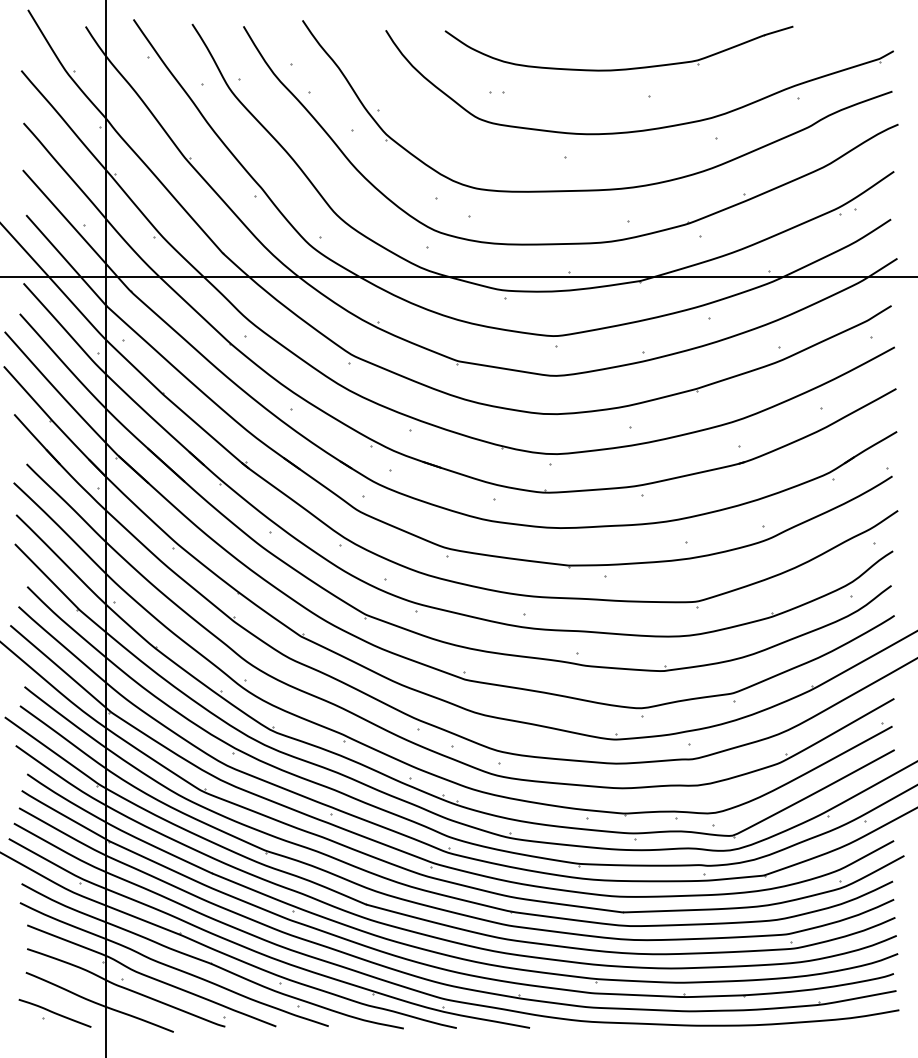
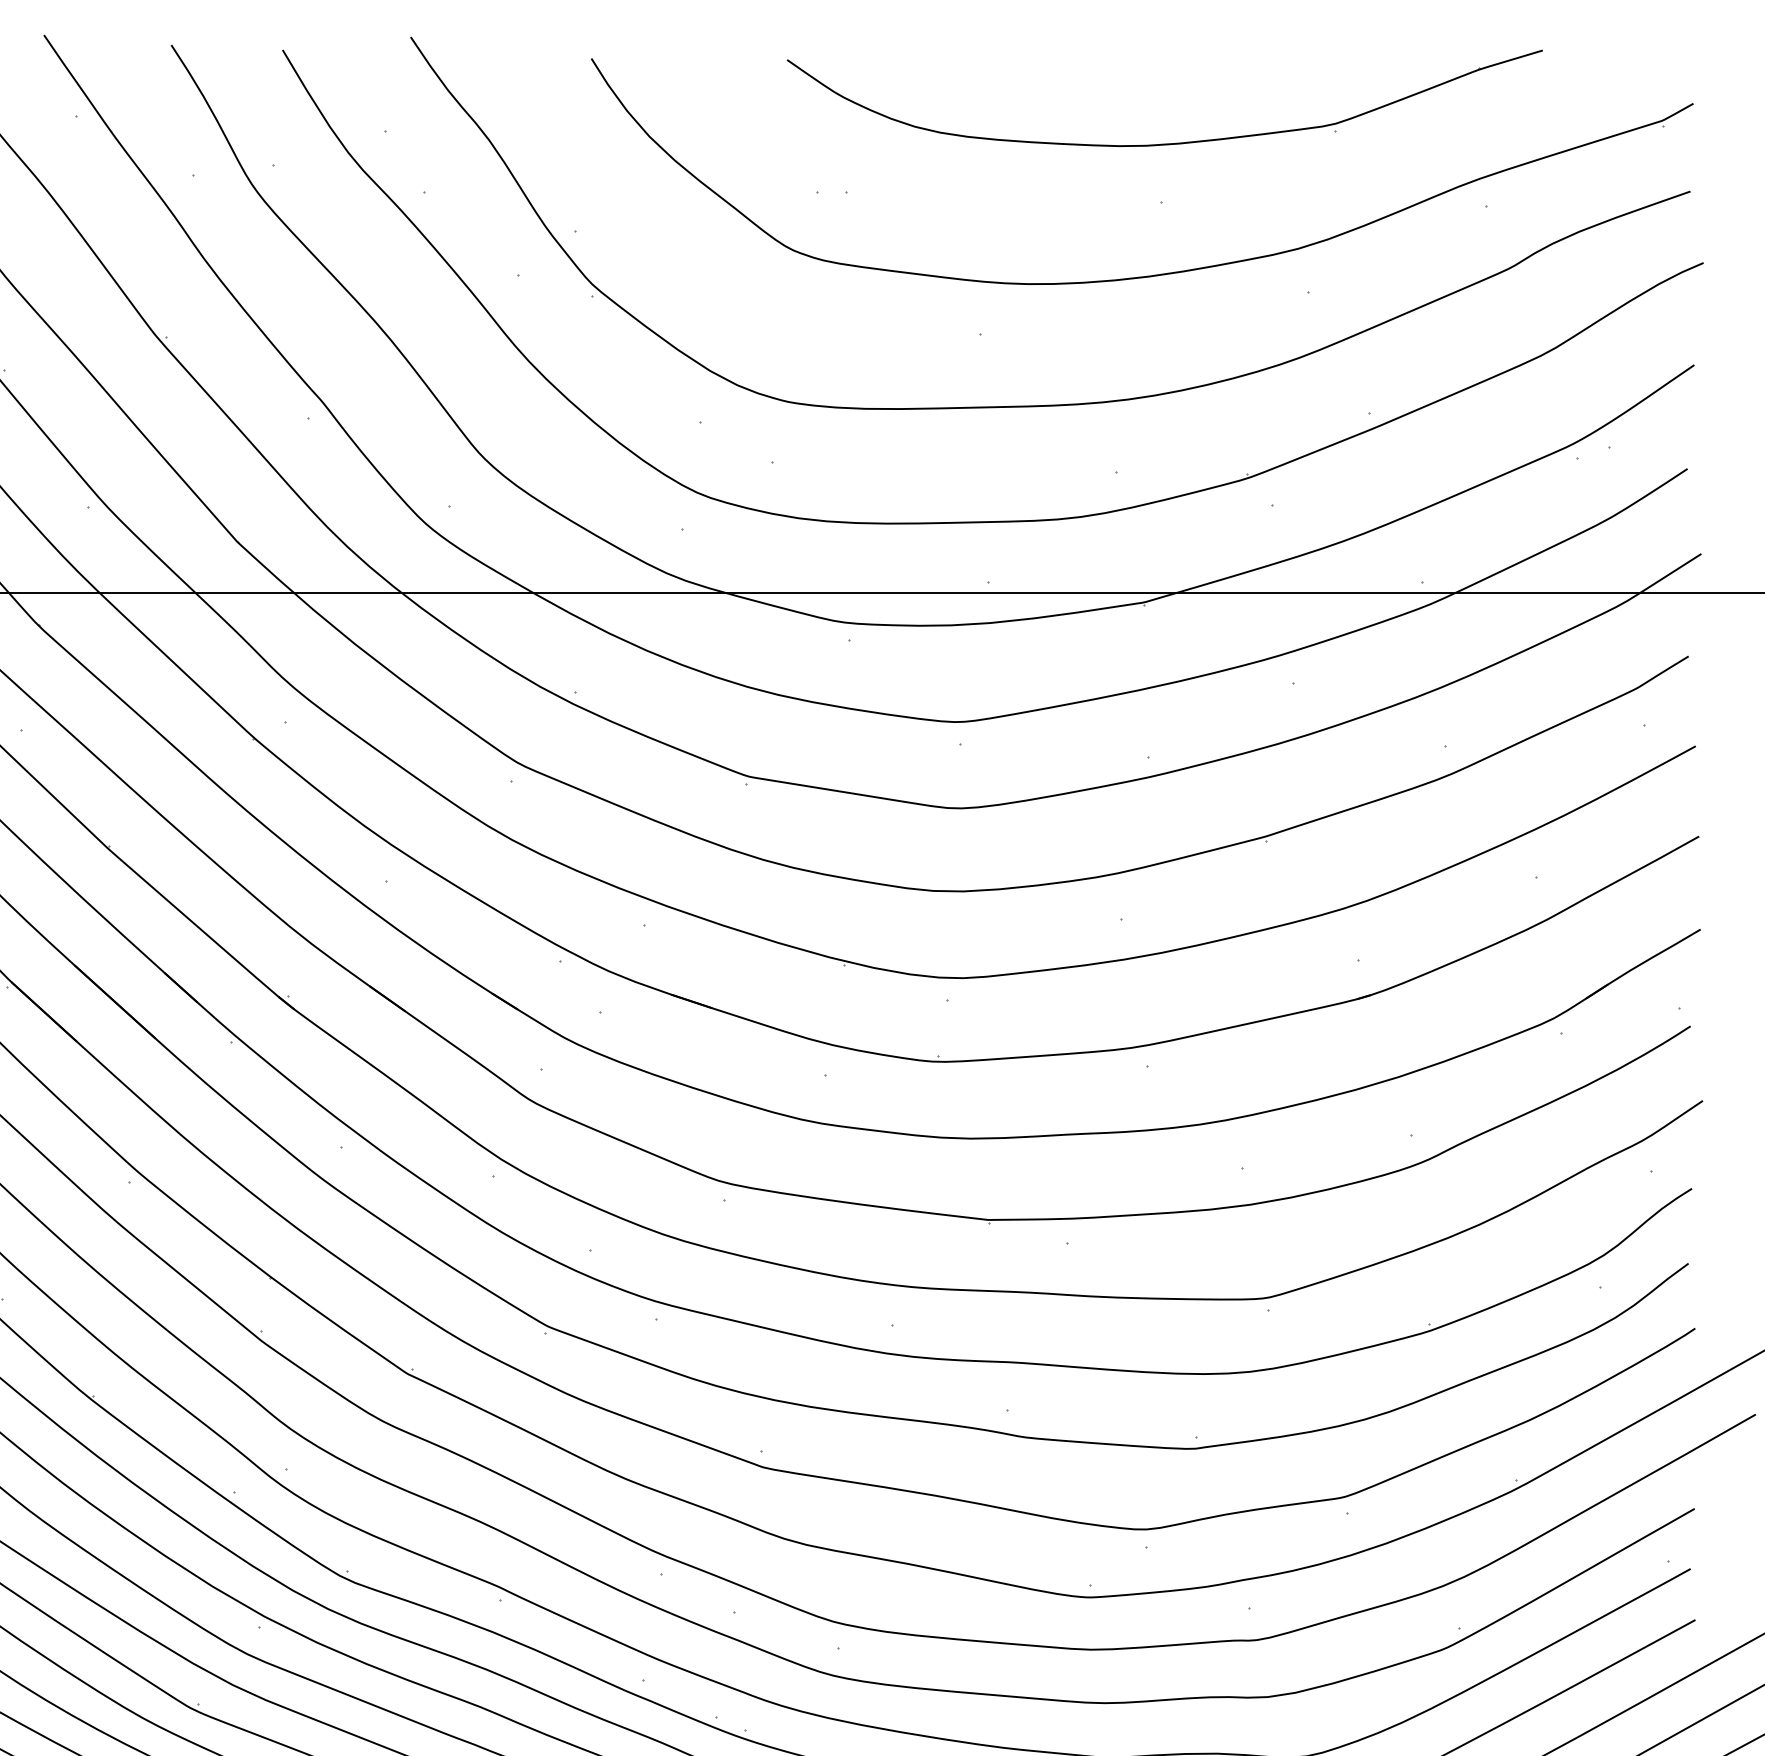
part: (620, 68) -> (1167, 141), moved

